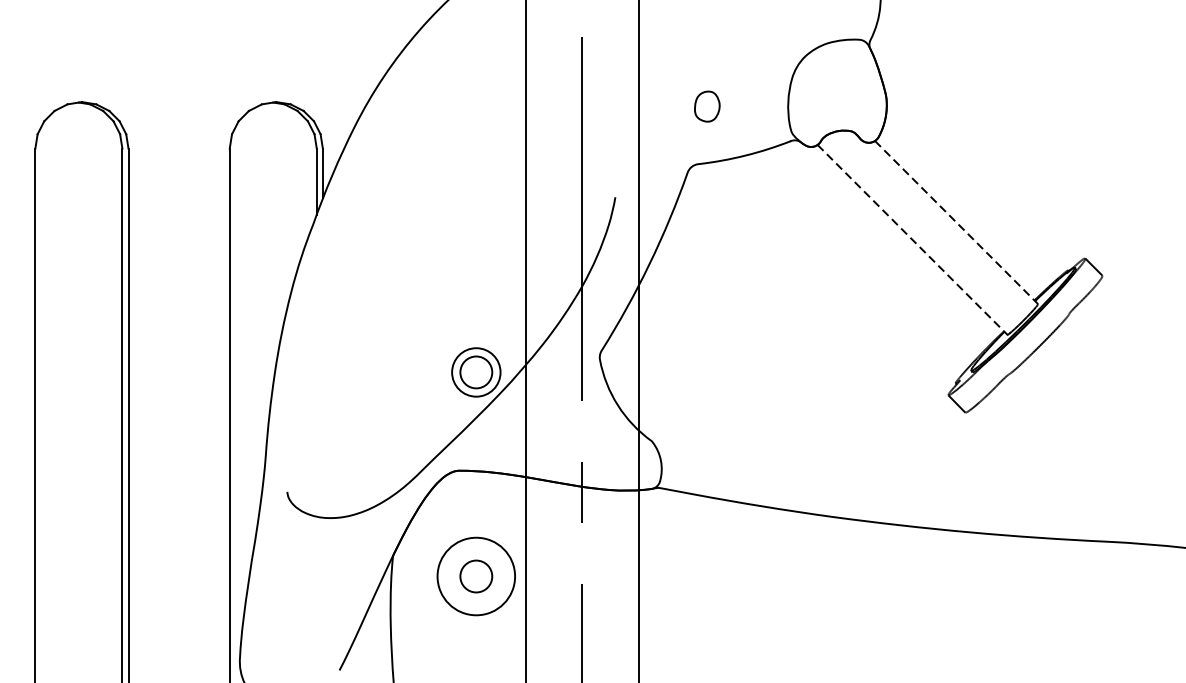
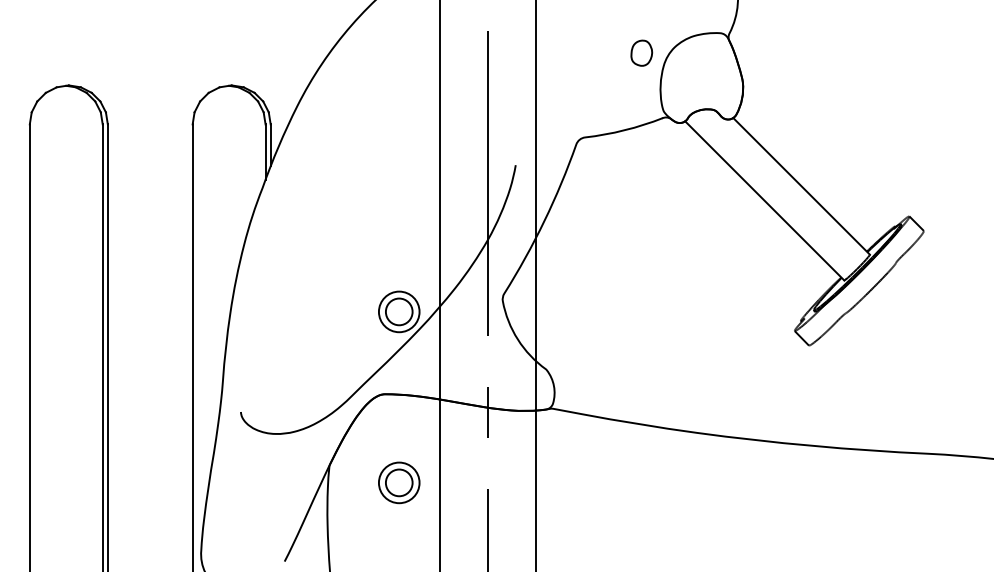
part: (706, 105) -> (641, 52), moved
line: (956, 222) -> (801, 186), dashed -> solid
line: (913, 240) -> (765, 201), dashed -> solid
circle: (475, 576) -> (398, 482), size x0.62

